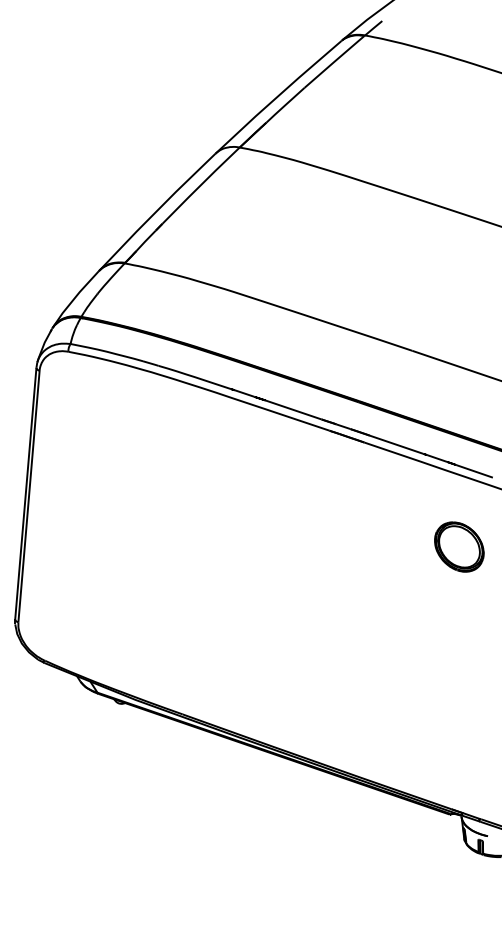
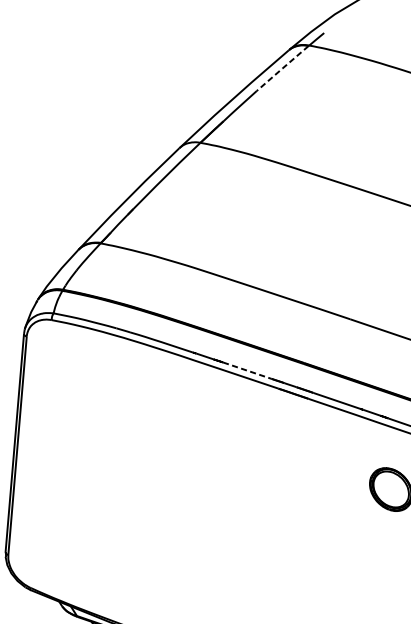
line: (334, 61) -> (282, 68), solid -> dashed
line: (294, 410) -> (247, 371), solid -> dashed

